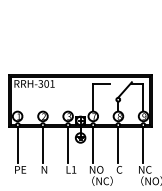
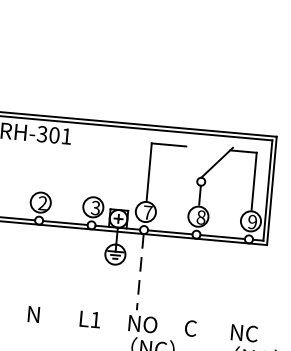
line: (42, 145) -> (34, 263), removed
line: (68, 145) -> (88, 268), removed
line: (93, 145) -> (140, 272), solid -> dashed
line: (118, 145) -> (193, 277), removed
line: (143, 145) -> (245, 282), removed

